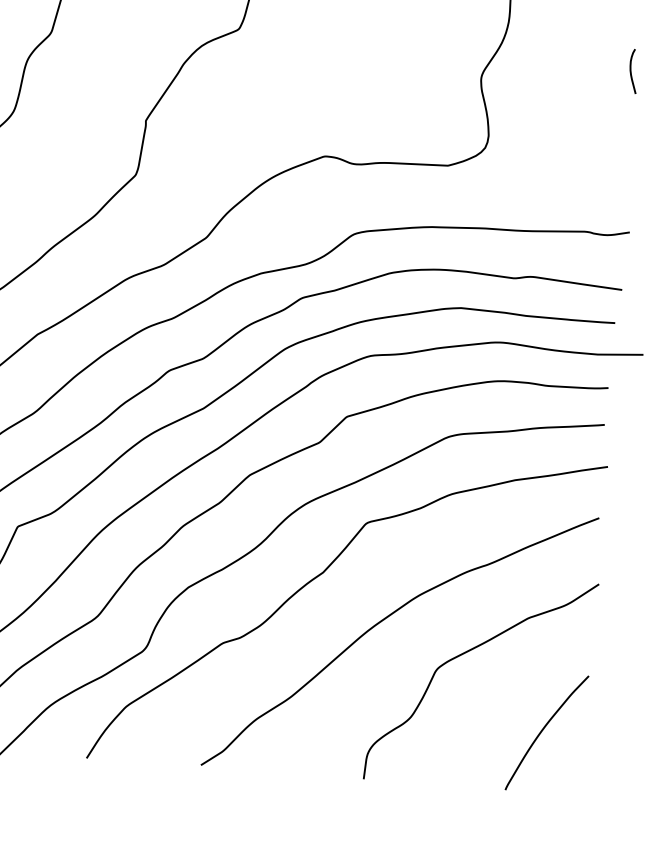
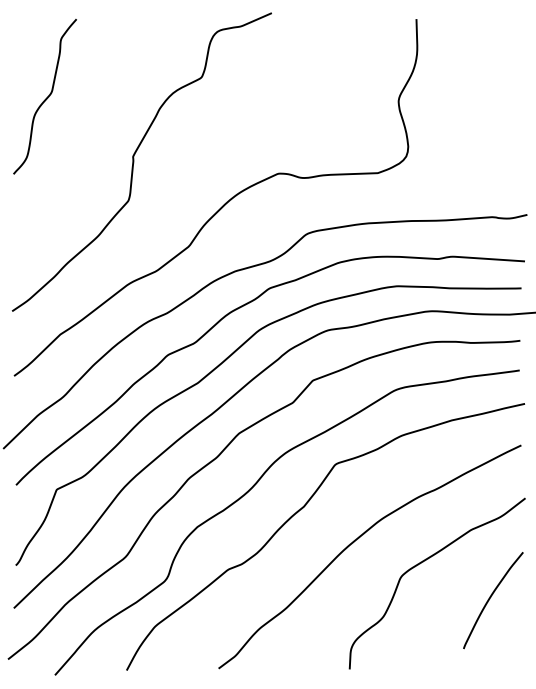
curve: (631, 70) -> (518, 85), removed
curve: (543, 731) -> (490, 599), moved

